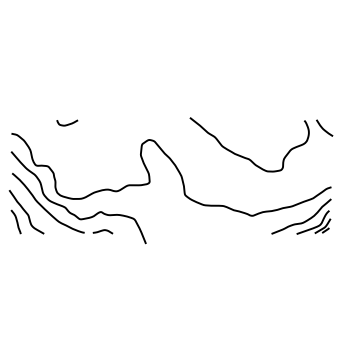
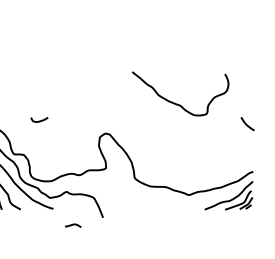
curve: (244, 156) -> (176, 103), moved
curve: (102, 231) -> (72, 225), moved

